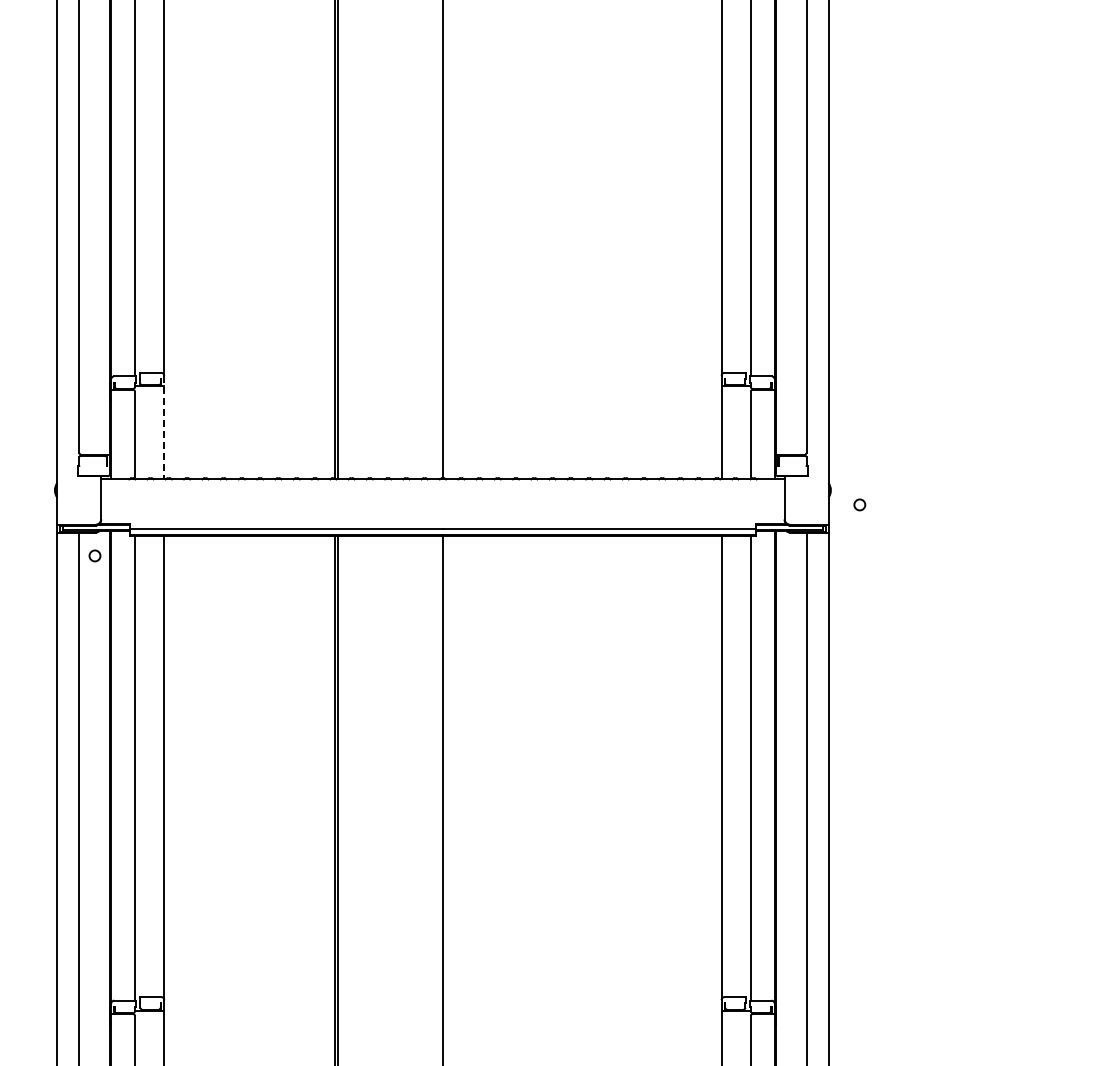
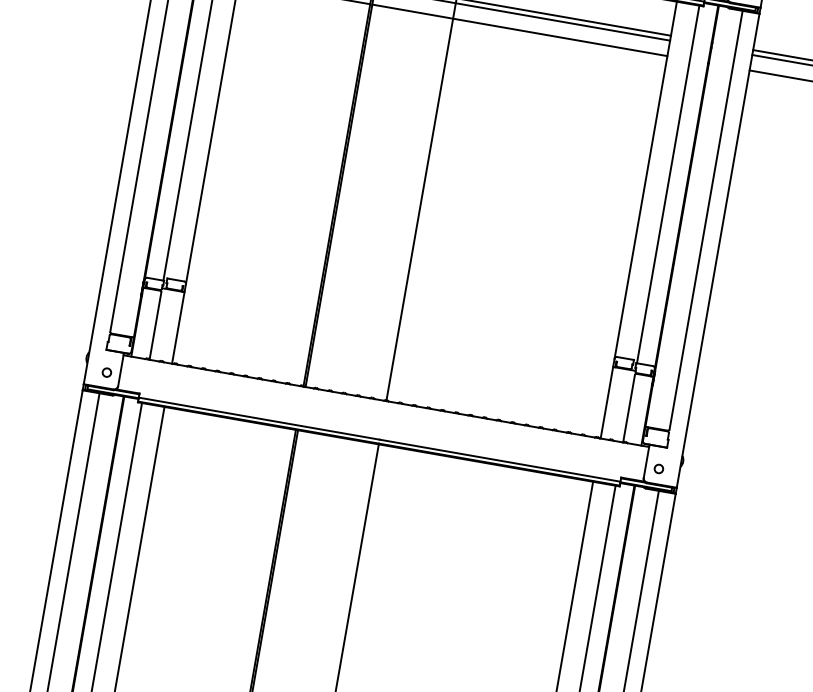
line: (164, 427) -> (179, 323), dashed -> solid
circle: (859, 504) -> (658, 468), moved
circle: (94, 555) -> (106, 372), moved

